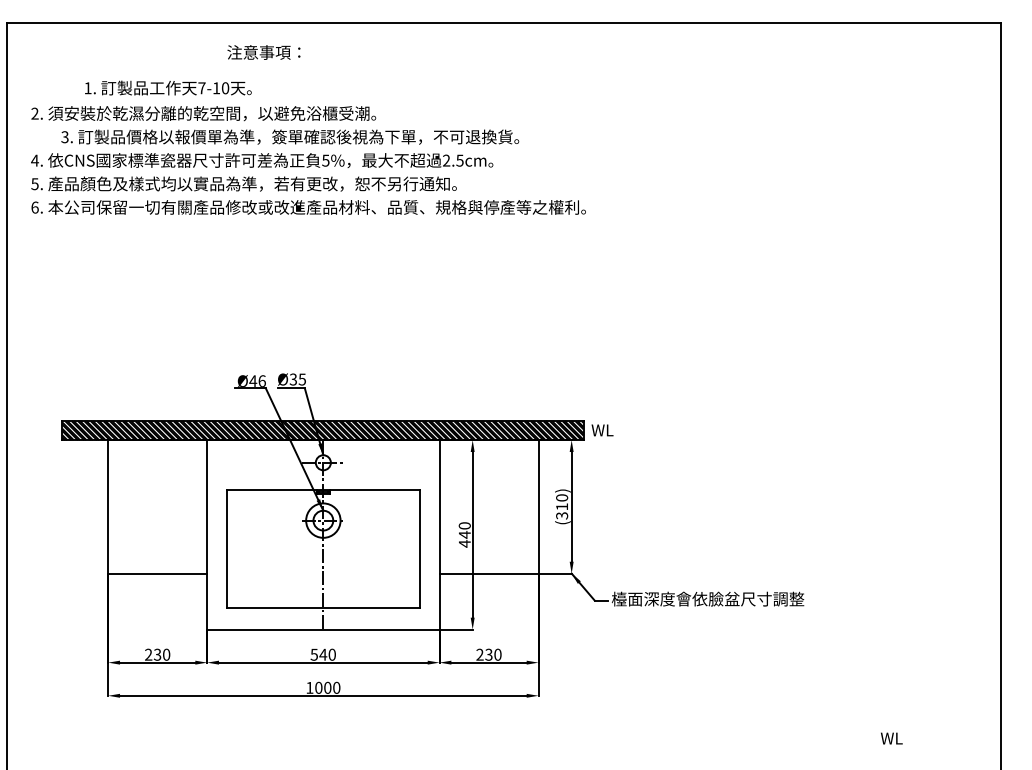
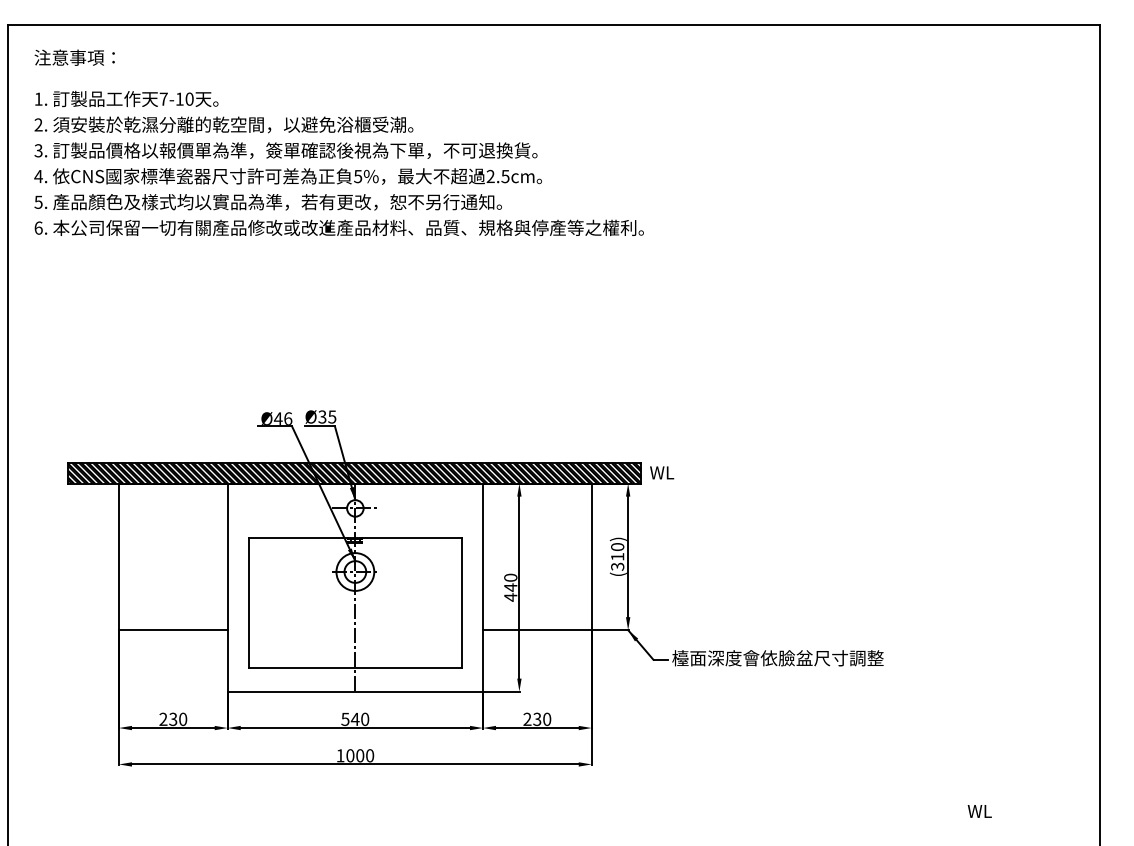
text: (263, 52) -> (74, 57), moved
text: (168, 87) -> (127, 98), moved
text: (290, 136) -> (286, 149), moved

